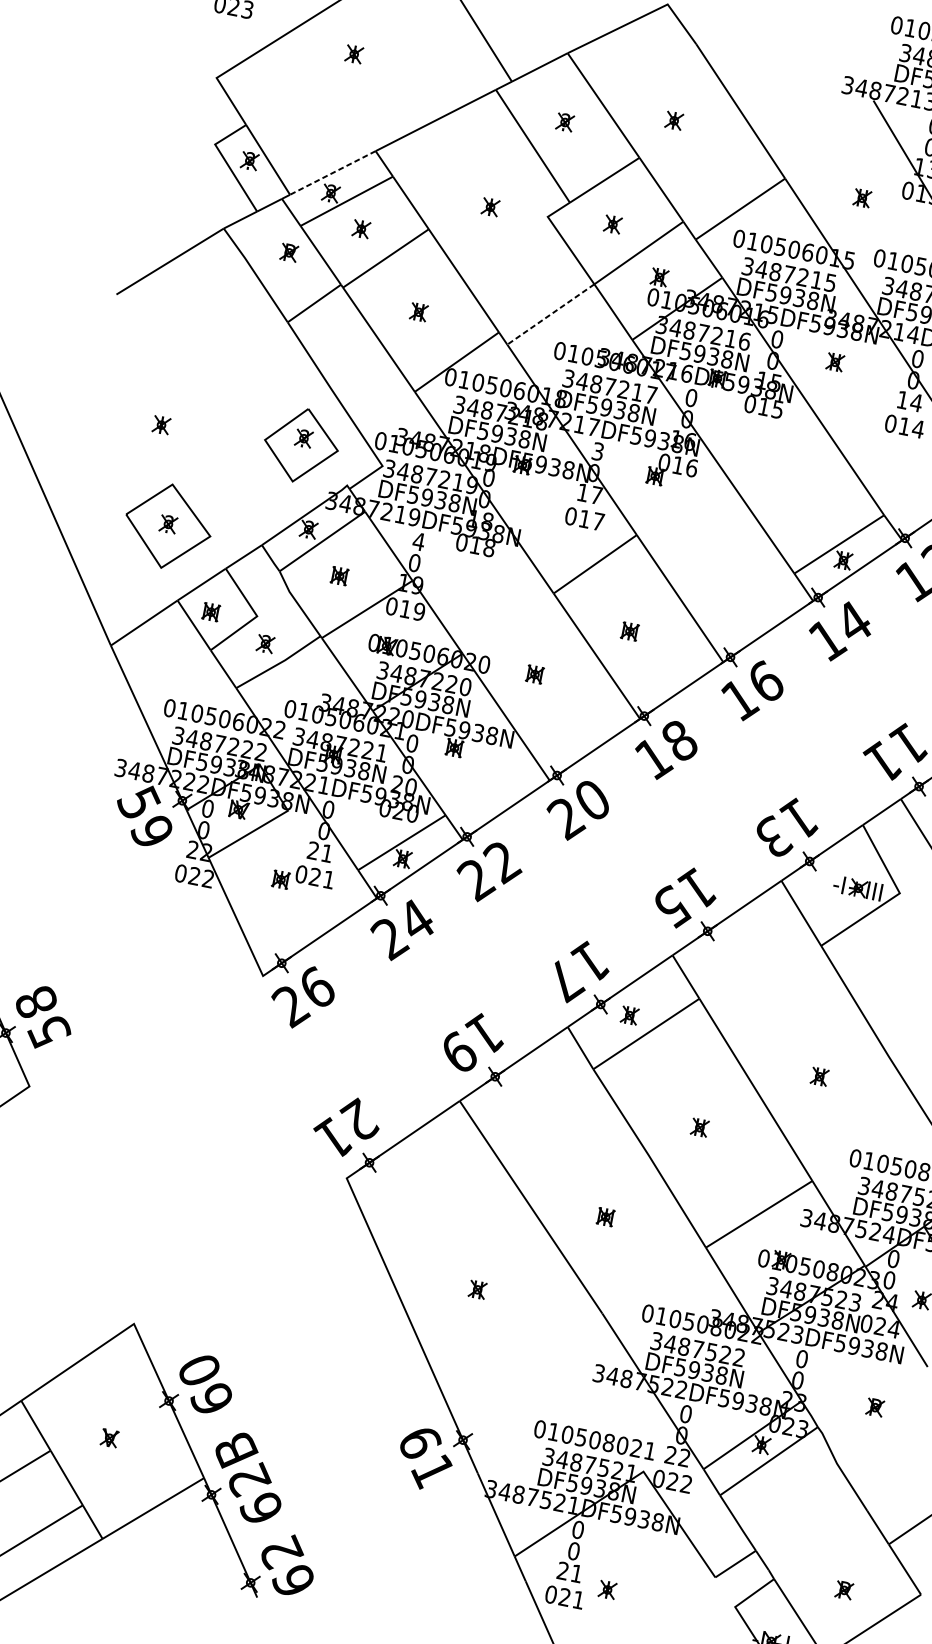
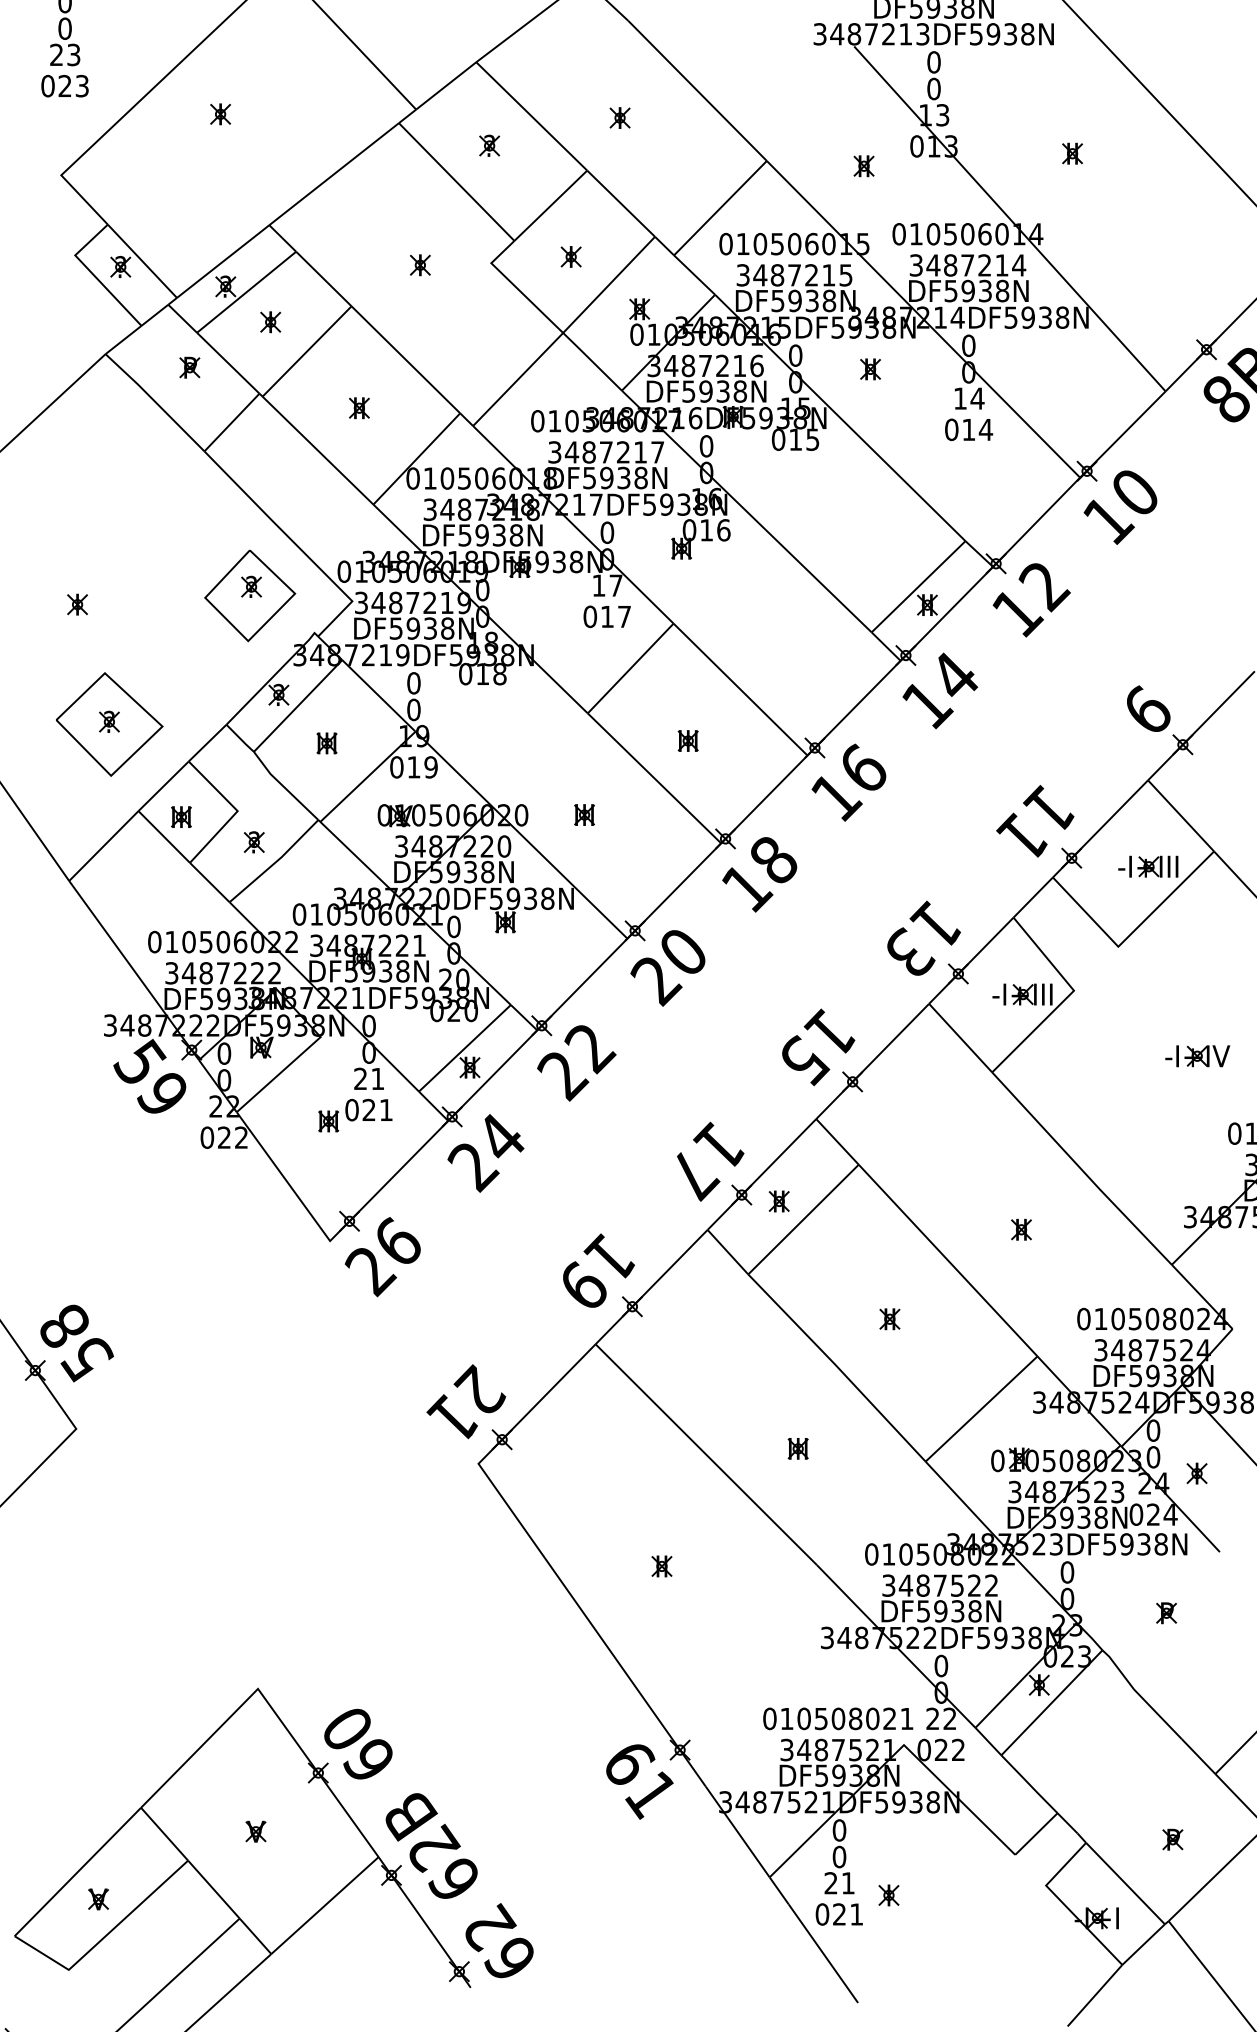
line: (333, 172) -> (223, 261), dashed -> solid
line: (551, 314) -> (518, 379), dashed -> solid
text: (598, 451) -> (607, 532), 3 -> 0
text: (418, 541) -> (413, 683), 4 -> 0

